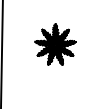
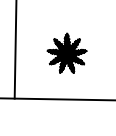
part: (54, 43) -> (66, 52), moved

